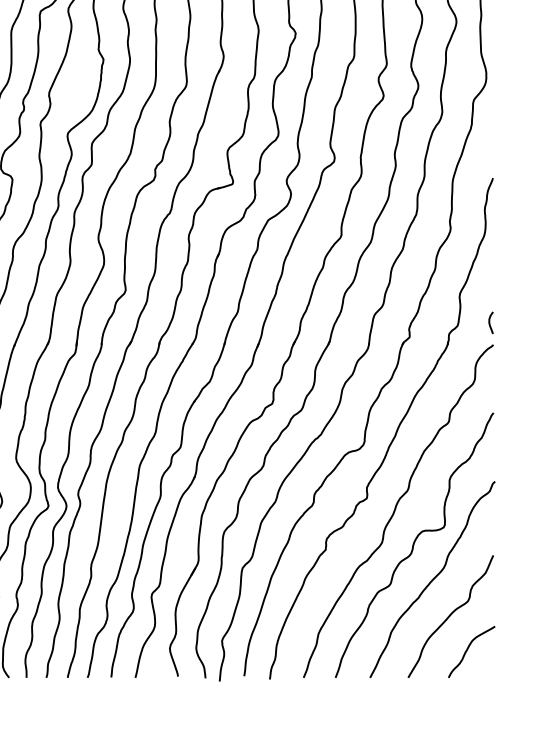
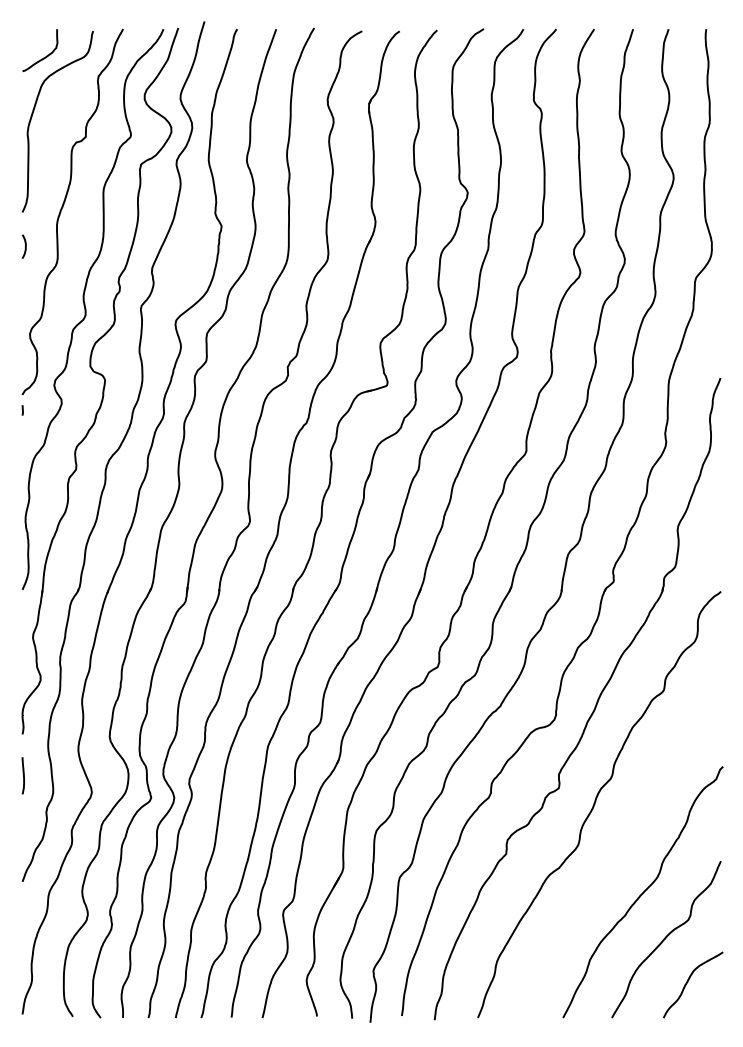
curve: (489, 322) -> (716, 563), removed
curve: (414, 545) -> (619, 848), removed

